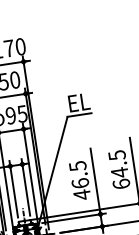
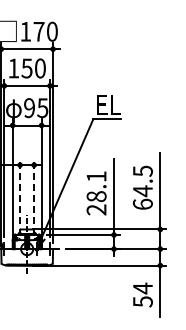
text: (79, 180) -> (96, 193), 46.5 -> 28.1
line: (26, 187) -> (34, 191), solid -> dashed
line: (14, 188) -> (20, 191), solid -> dashed

